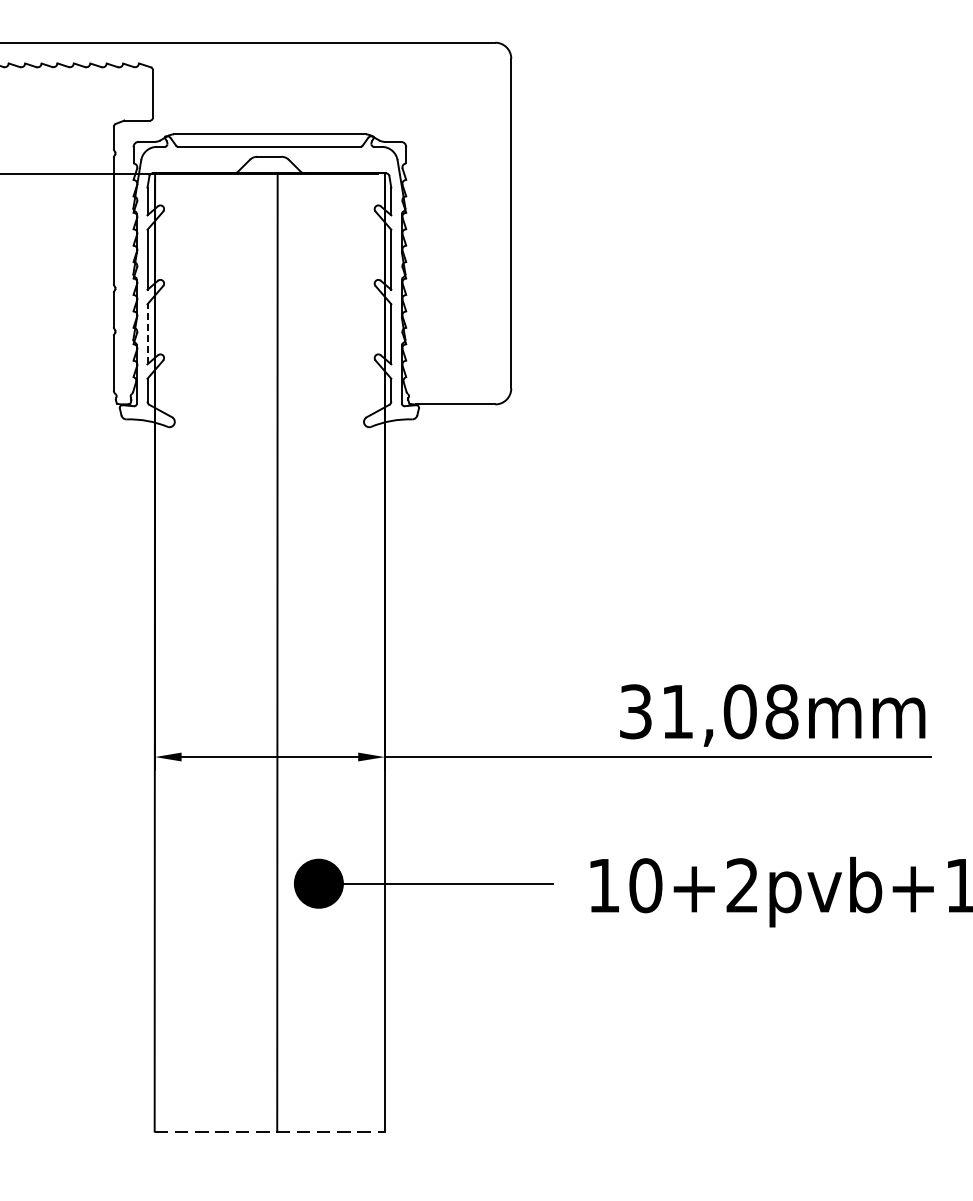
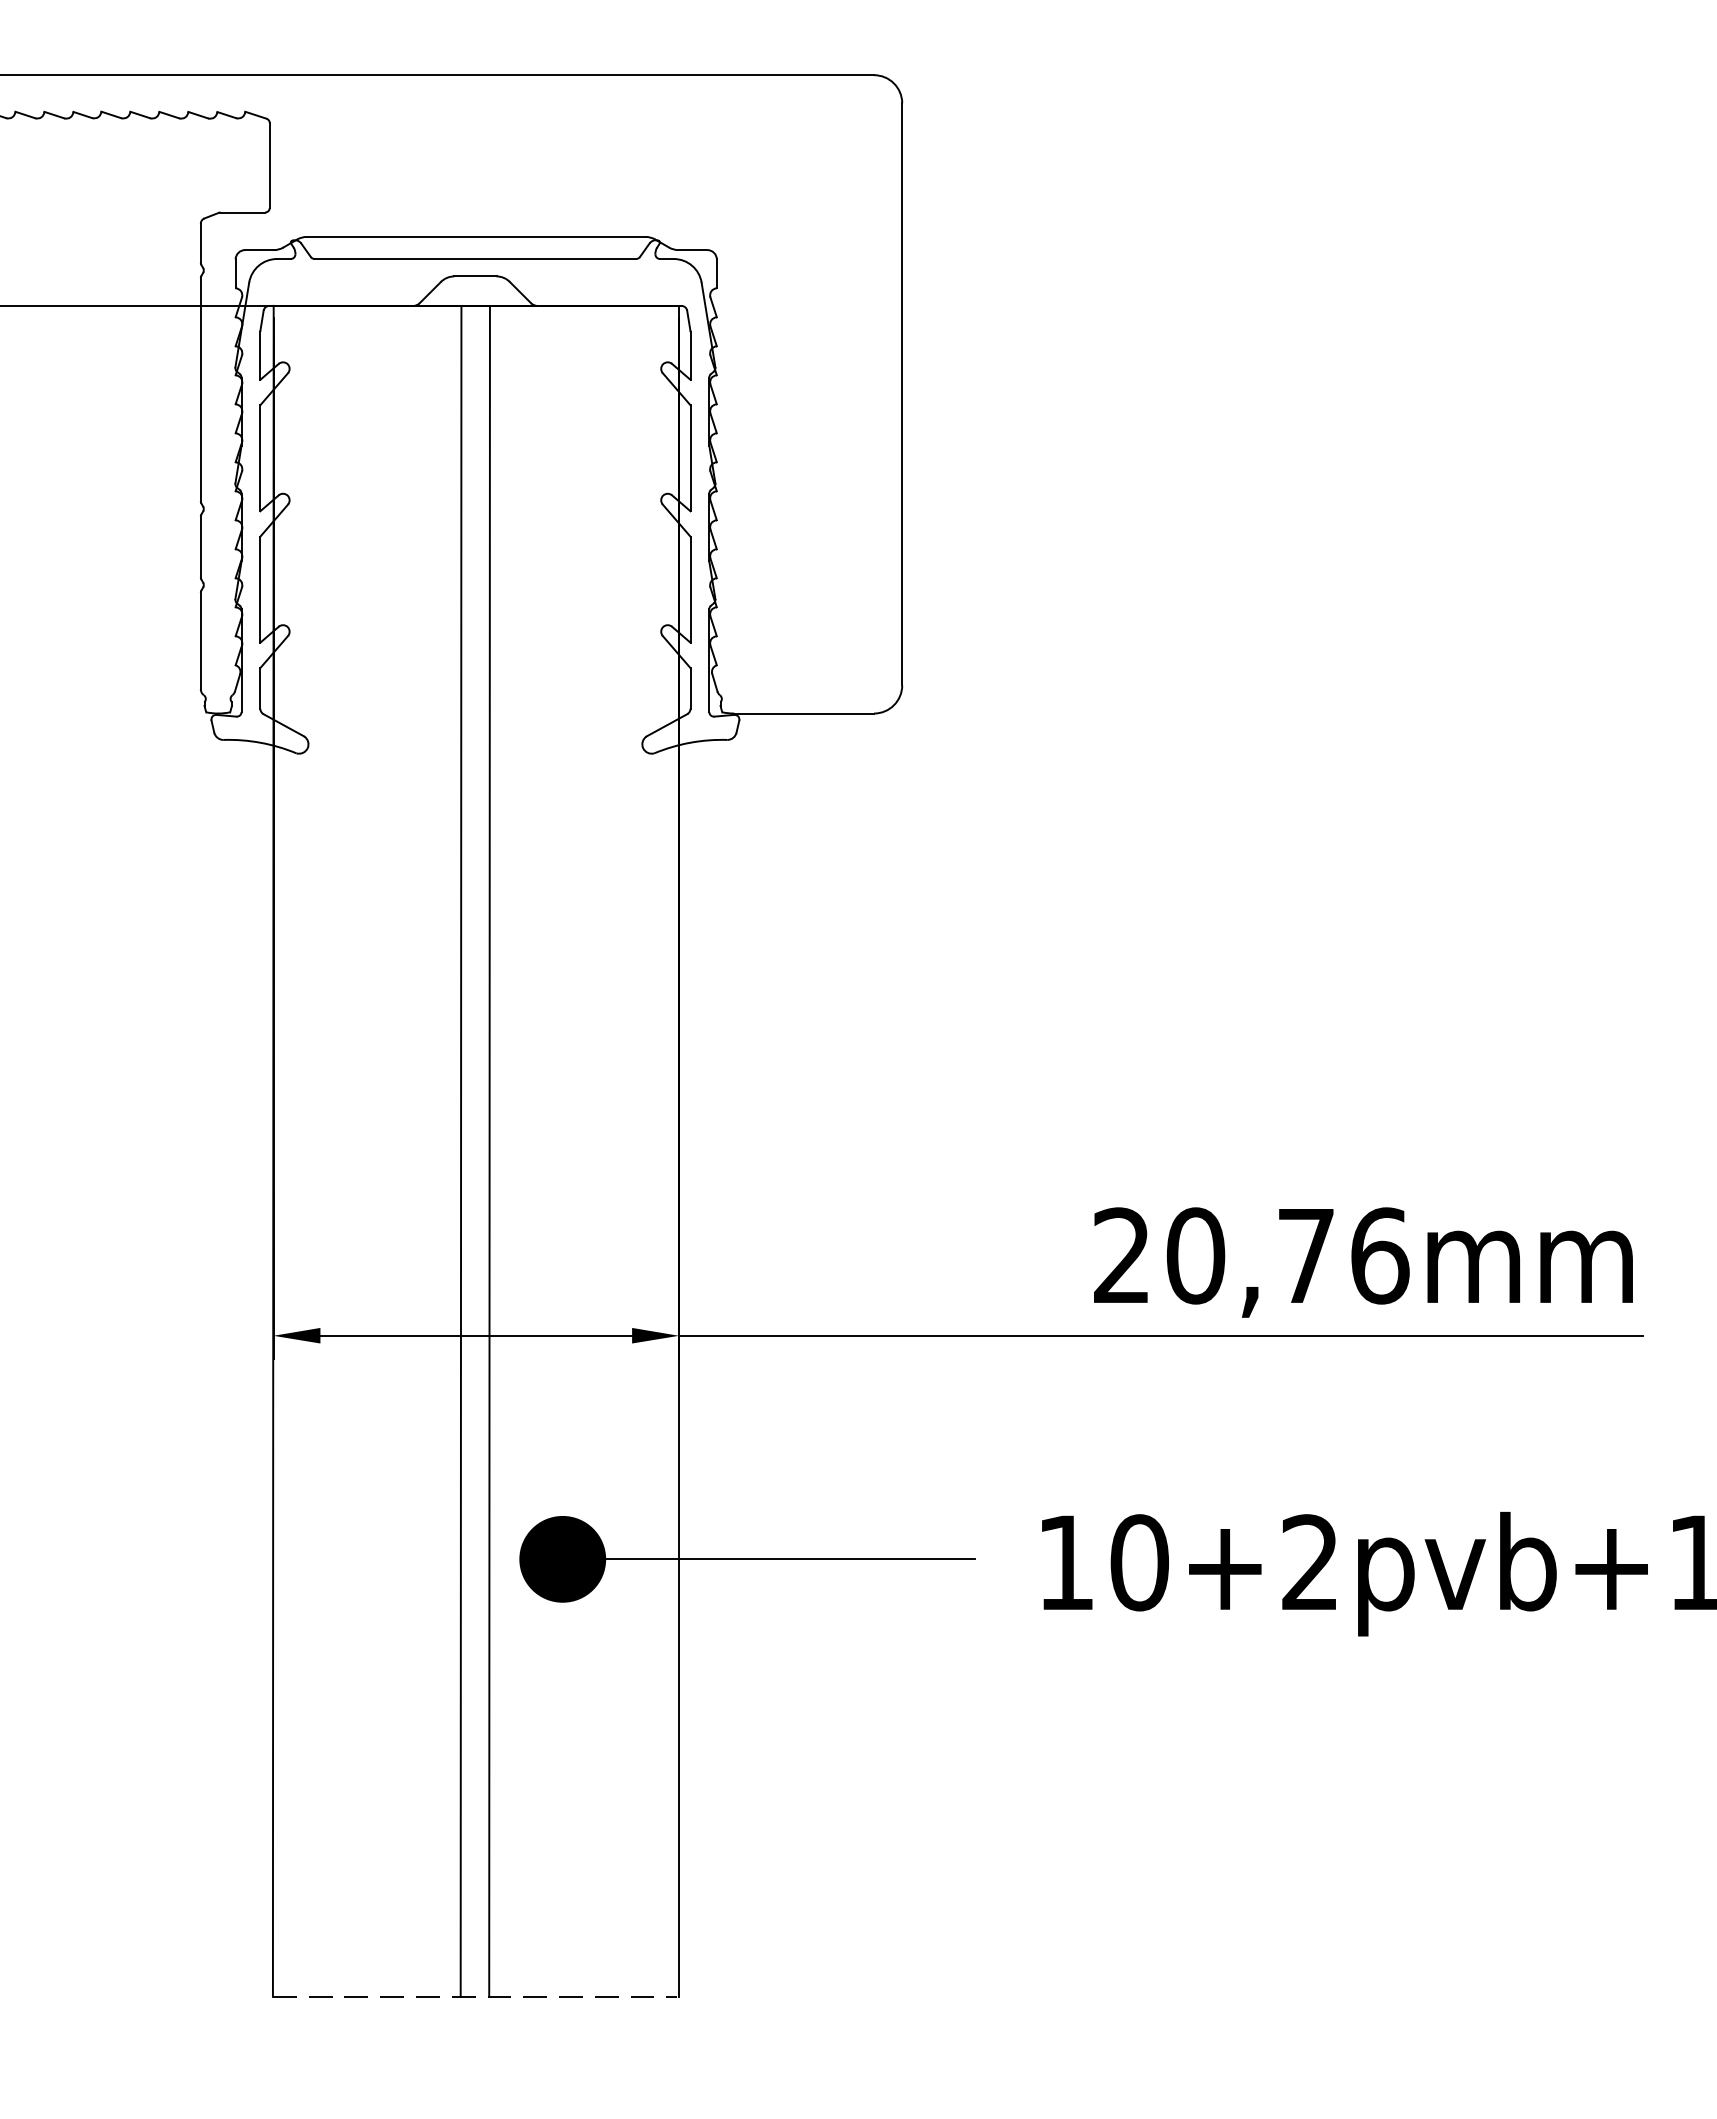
line: (147, 333) -> (260, 588), dashed -> solid
line: (261, 652) -> (461, 1151), added
text: (709, 711) -> (1252, 1255), 31,08mm -> 20,76mm

